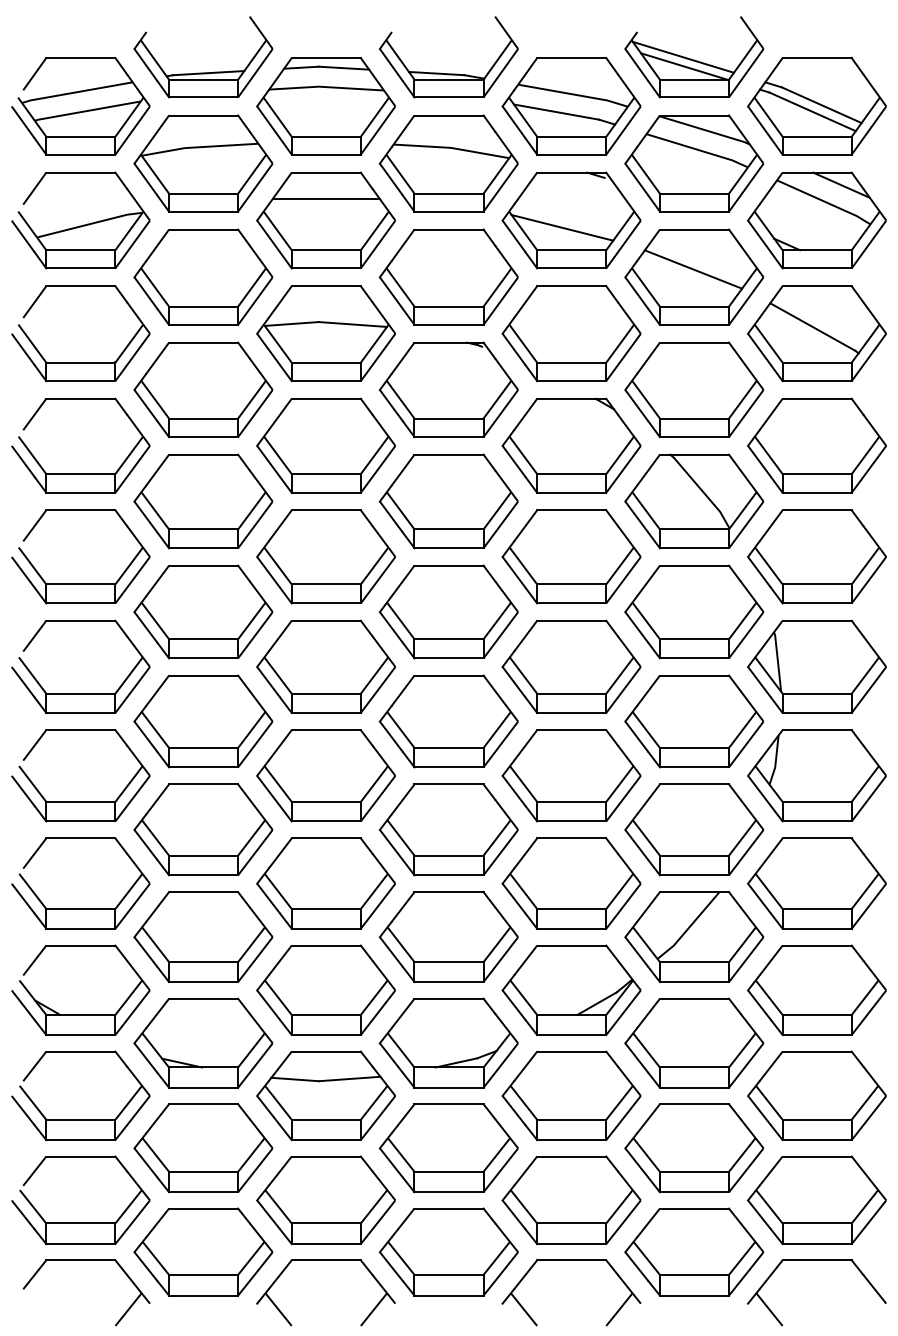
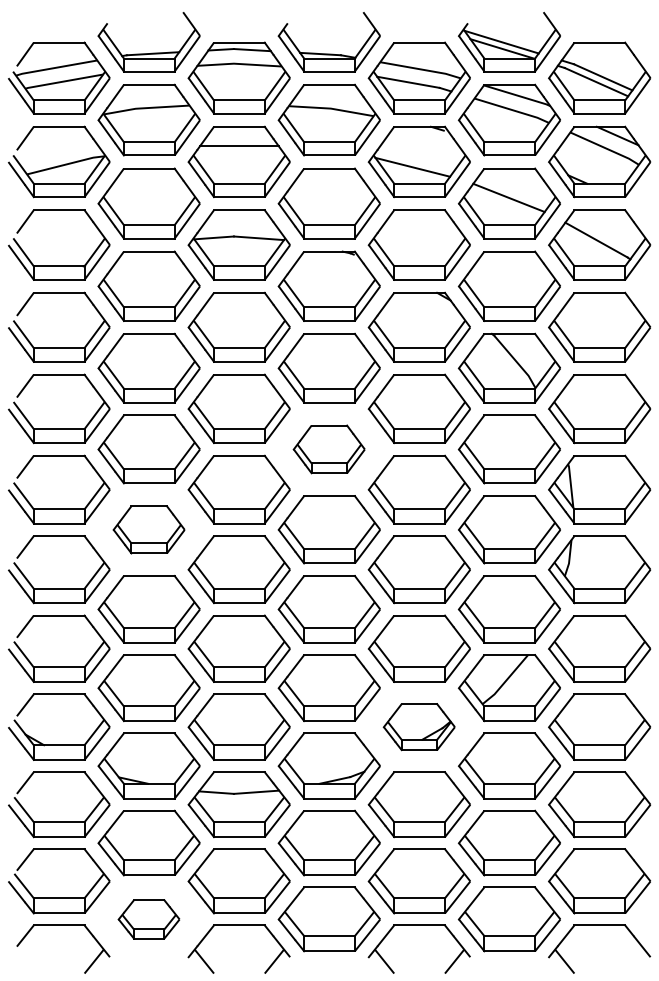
part: (447, 612) -> (328, 449), size x0.7
part: (202, 721) -> (148, 529), size x0.7
part: (570, 989) -> (418, 726), size x0.7
part: (202, 1252) -> (148, 919), size x0.6

